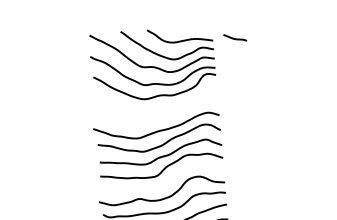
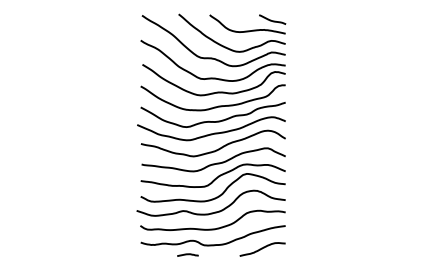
curve: (234, 37) -> (271, 19), moved
part: (155, 107) -> (212, 105), added
curve: (165, 184) -> (216, 196), added

